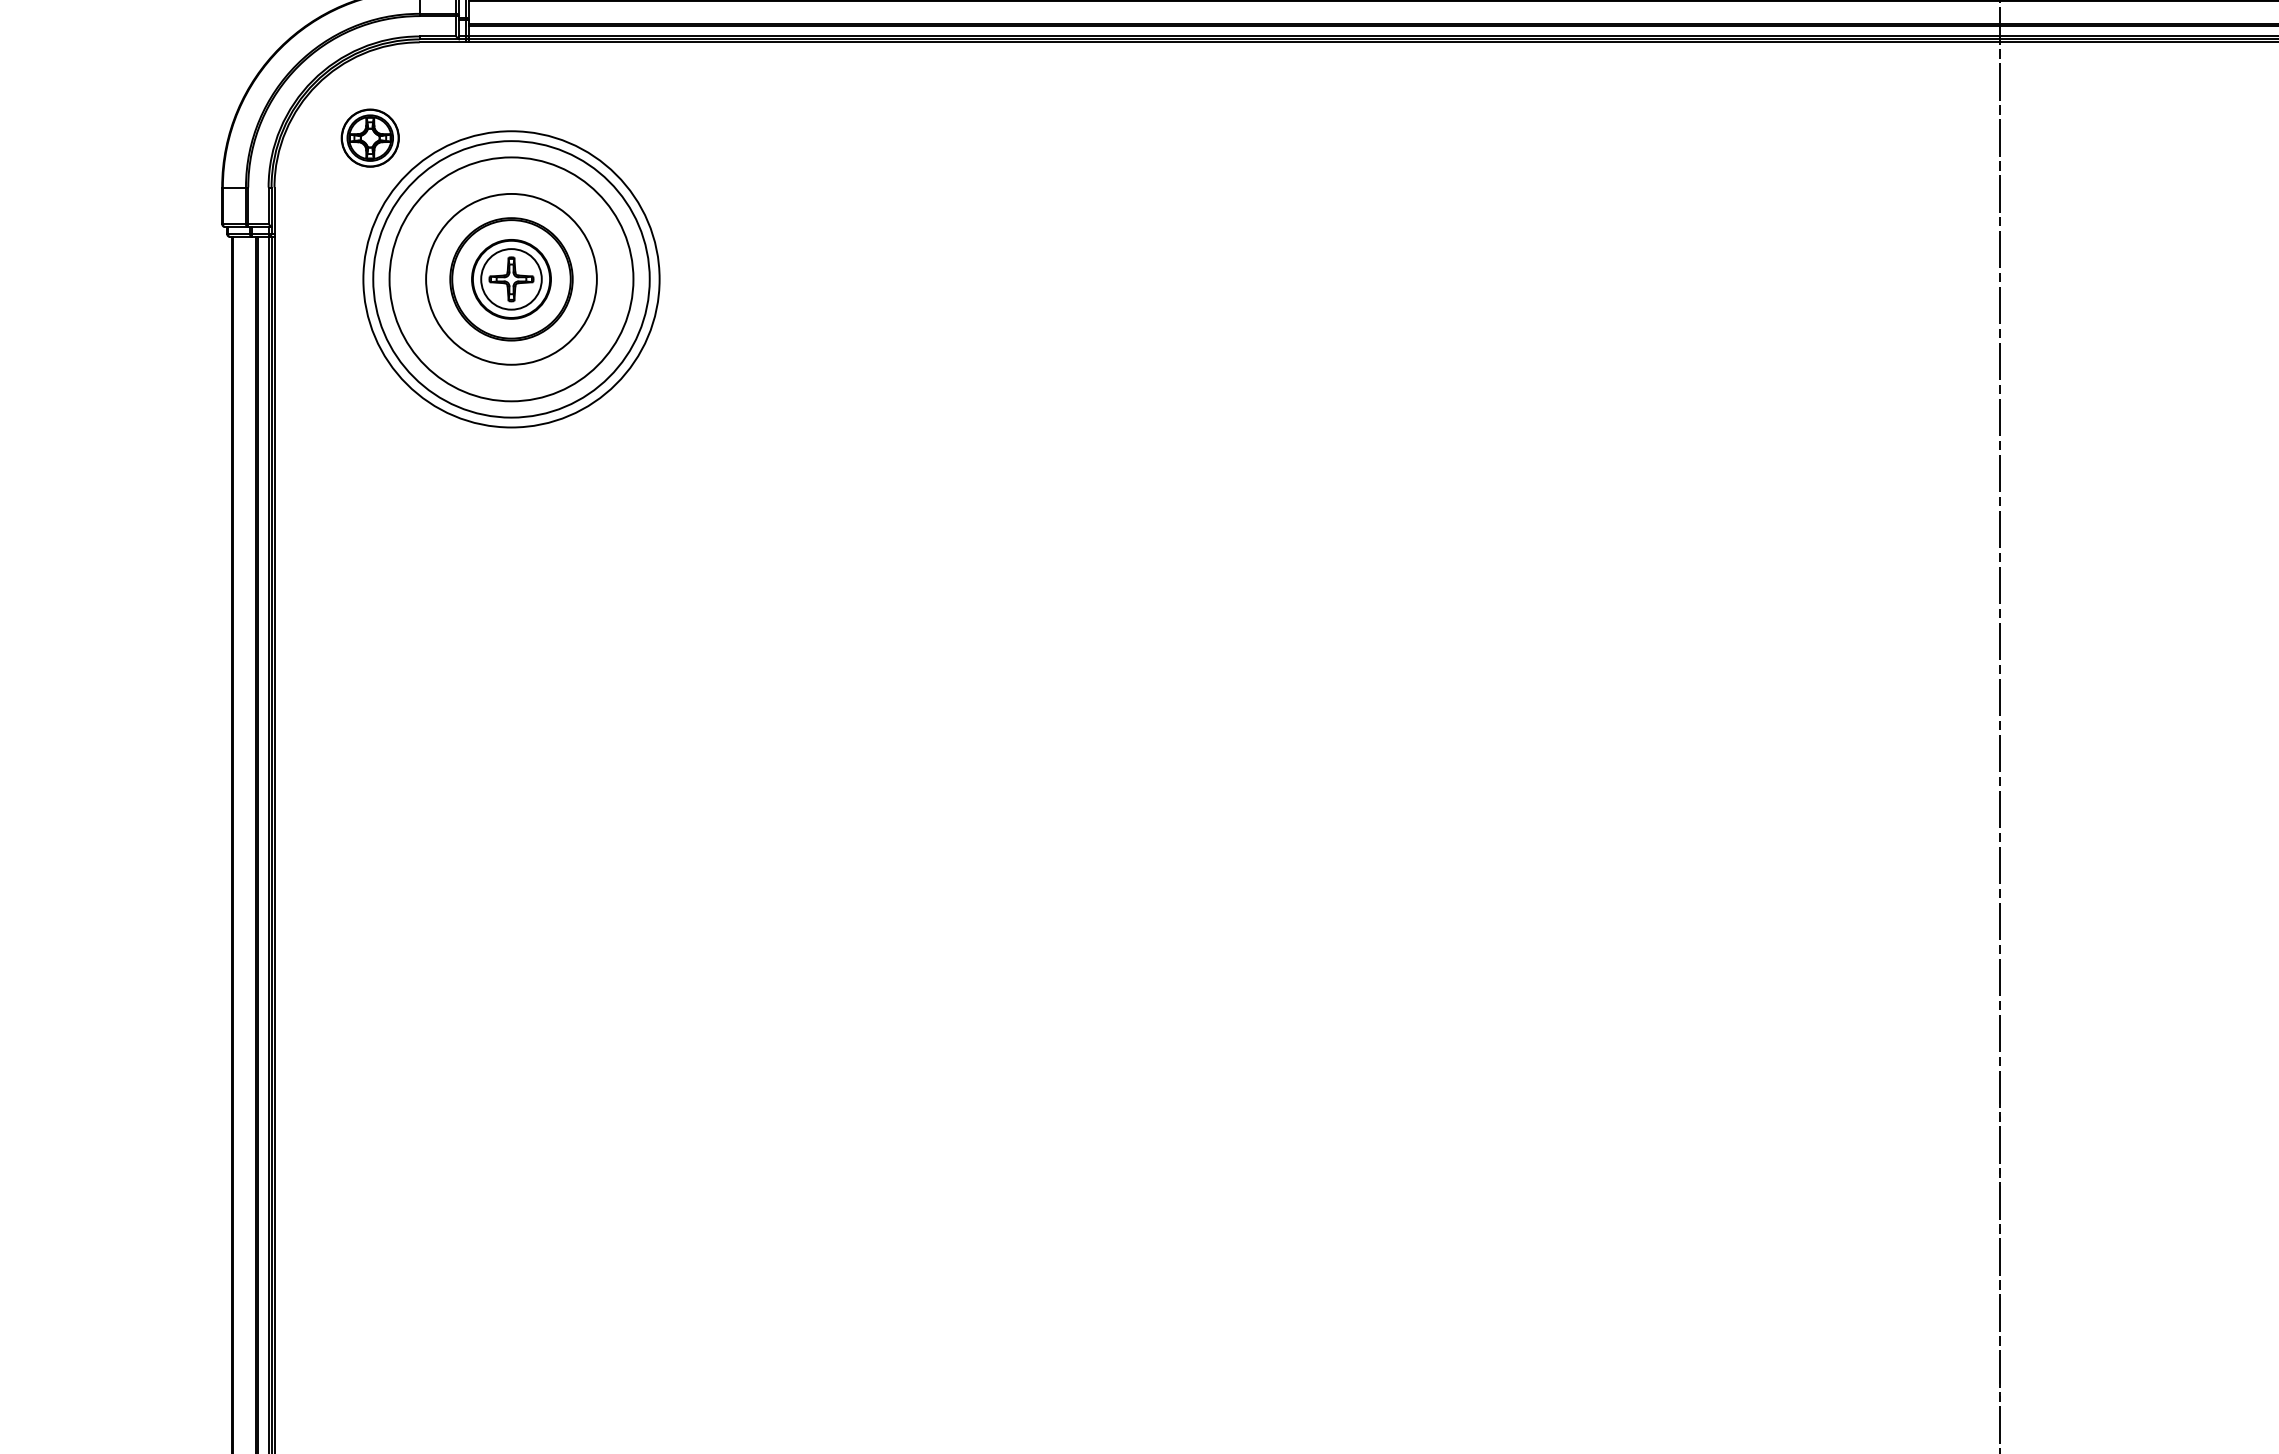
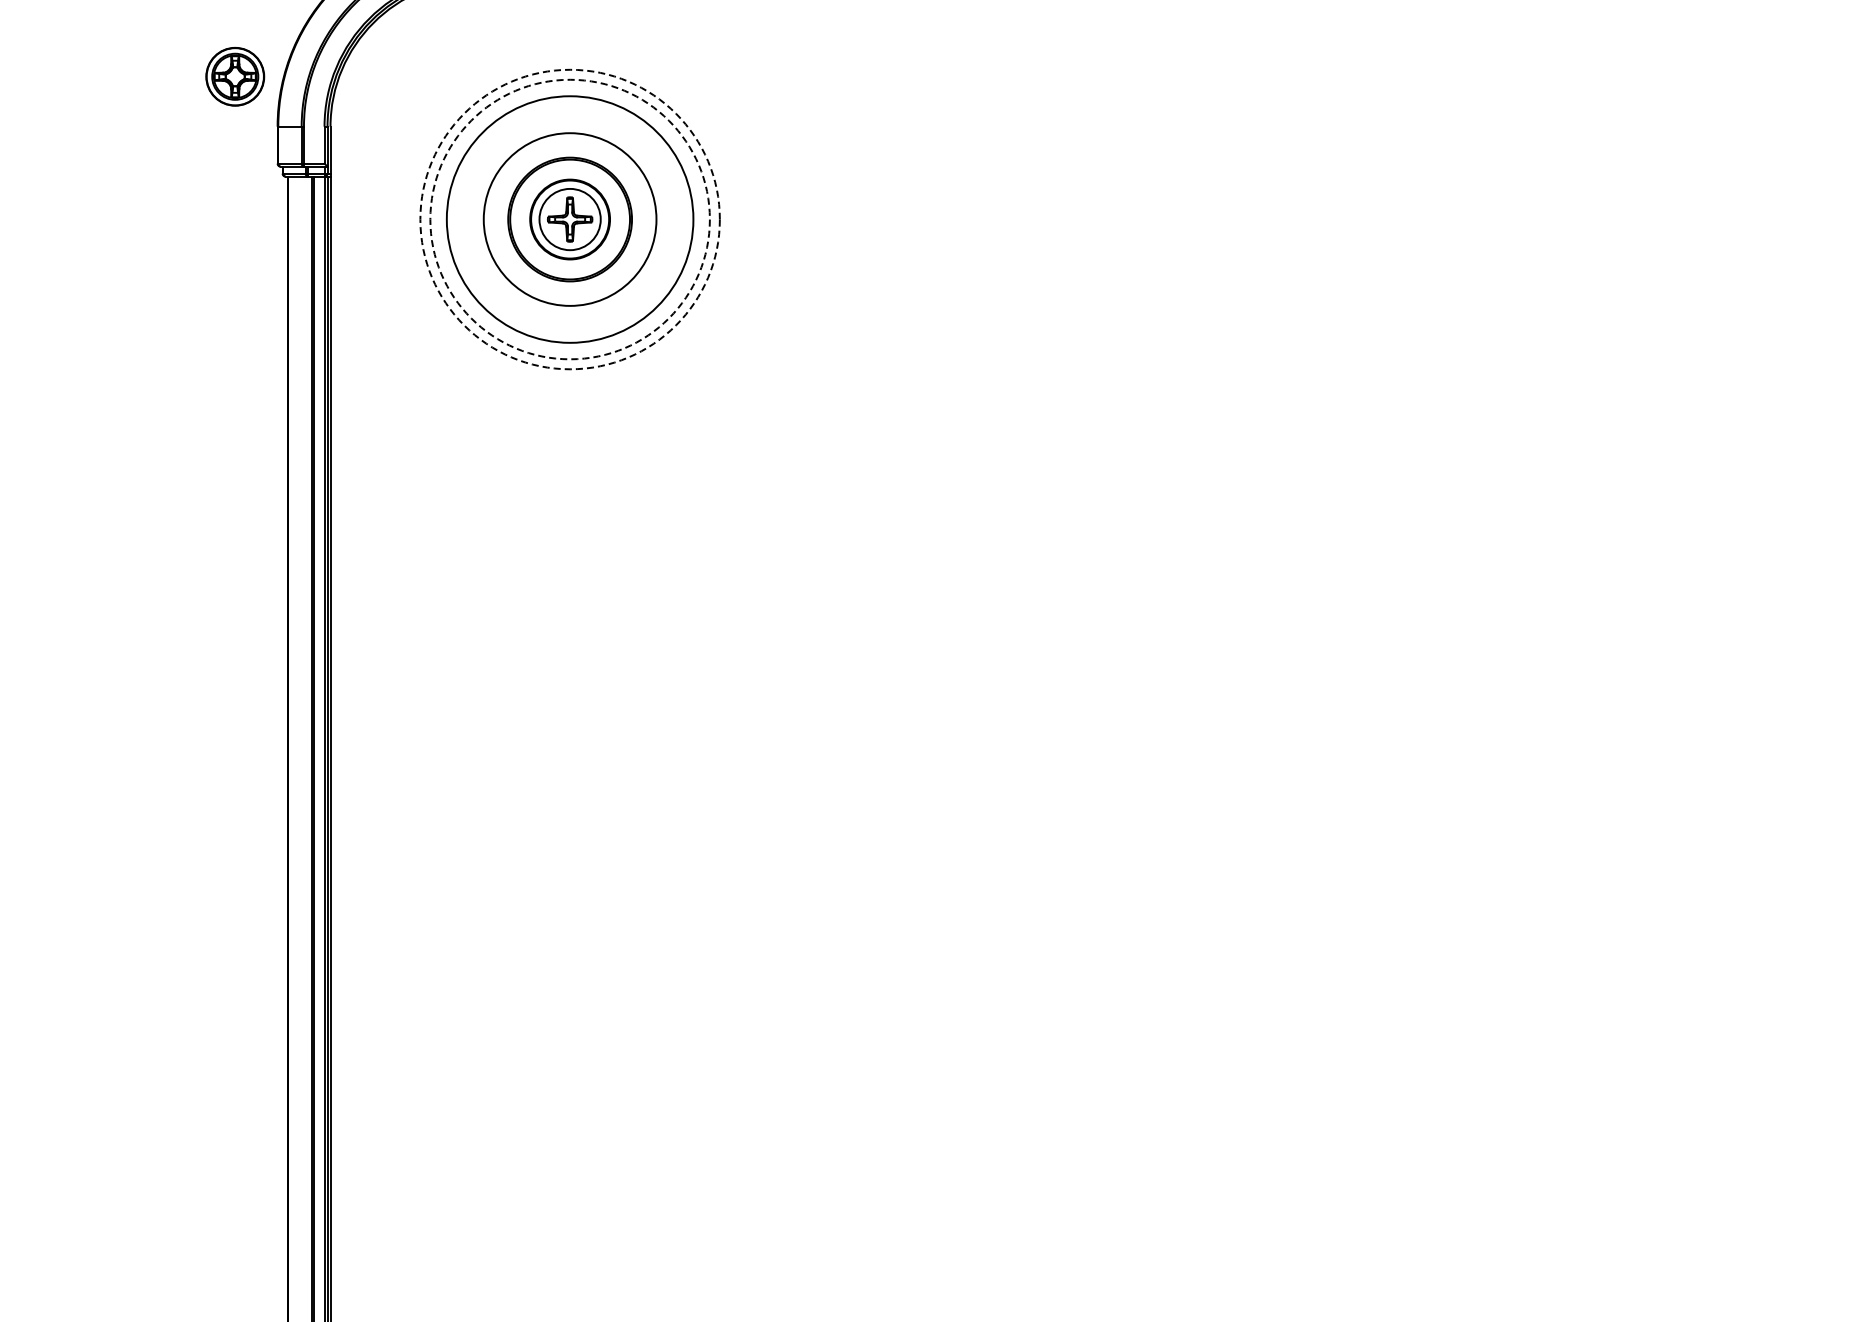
part: (369, 137) -> (234, 76), moved
circle: (511, 279) -> (570, 219), solid -> dashed
circle: (511, 279) -> (570, 219), solid -> dashed

